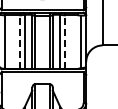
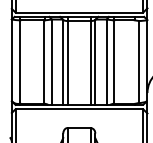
line: (20, 41) -> (44, 61), dashed -> solid
line: (65, 41) -> (115, 61), dashed -> solid

